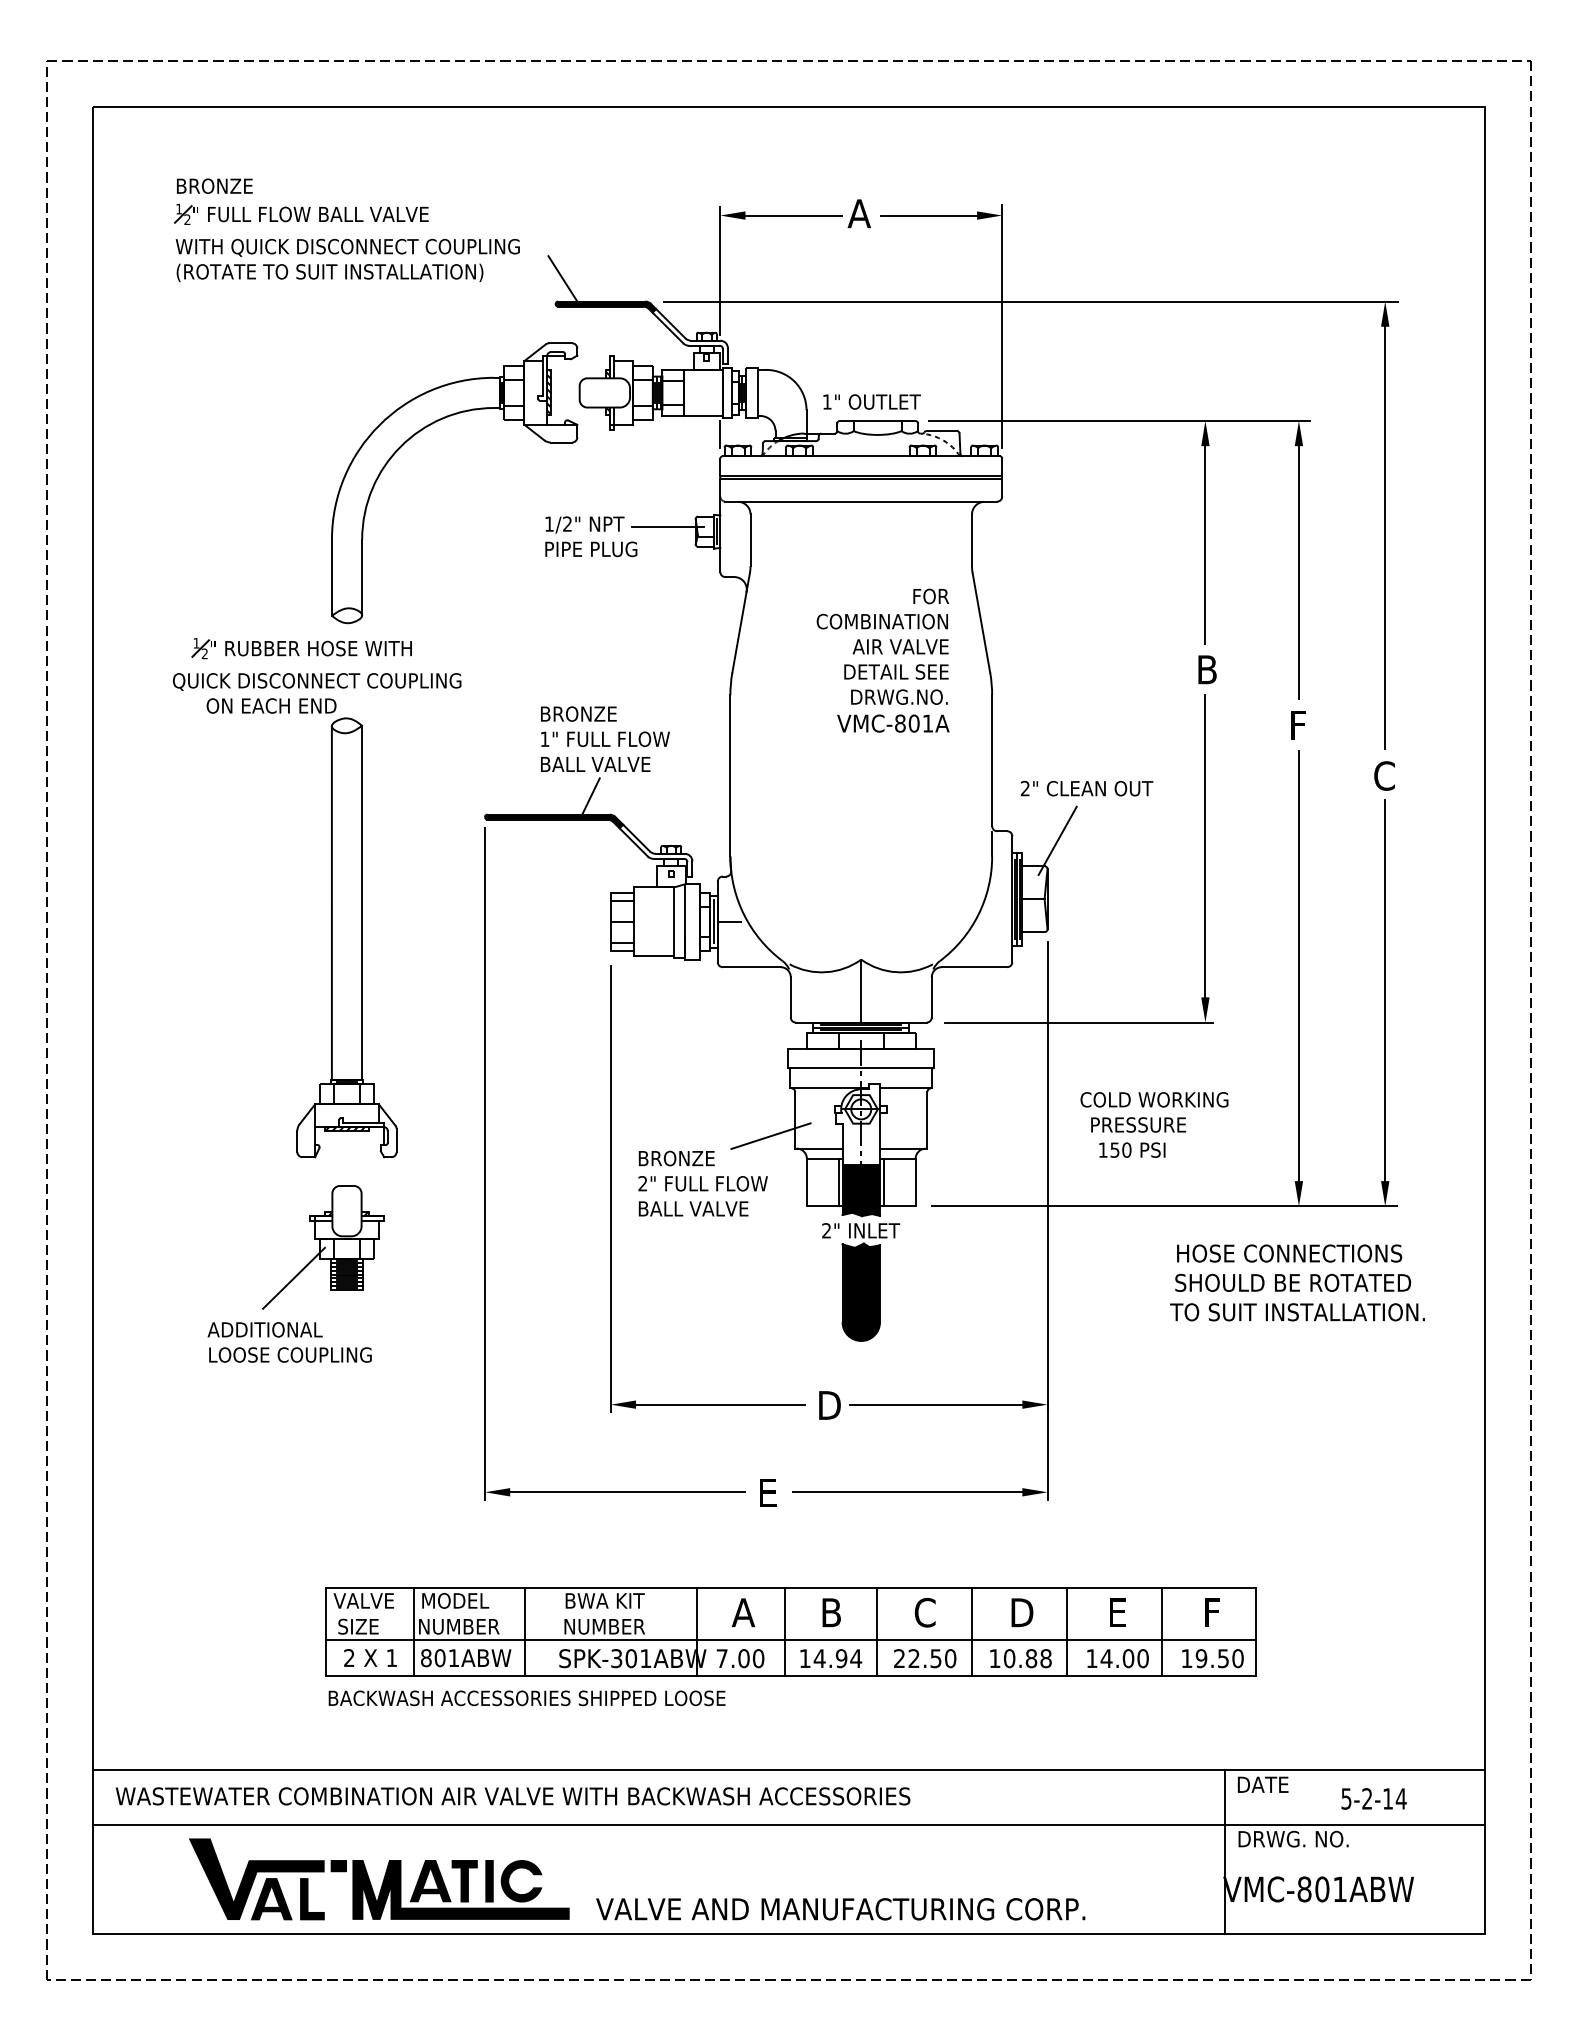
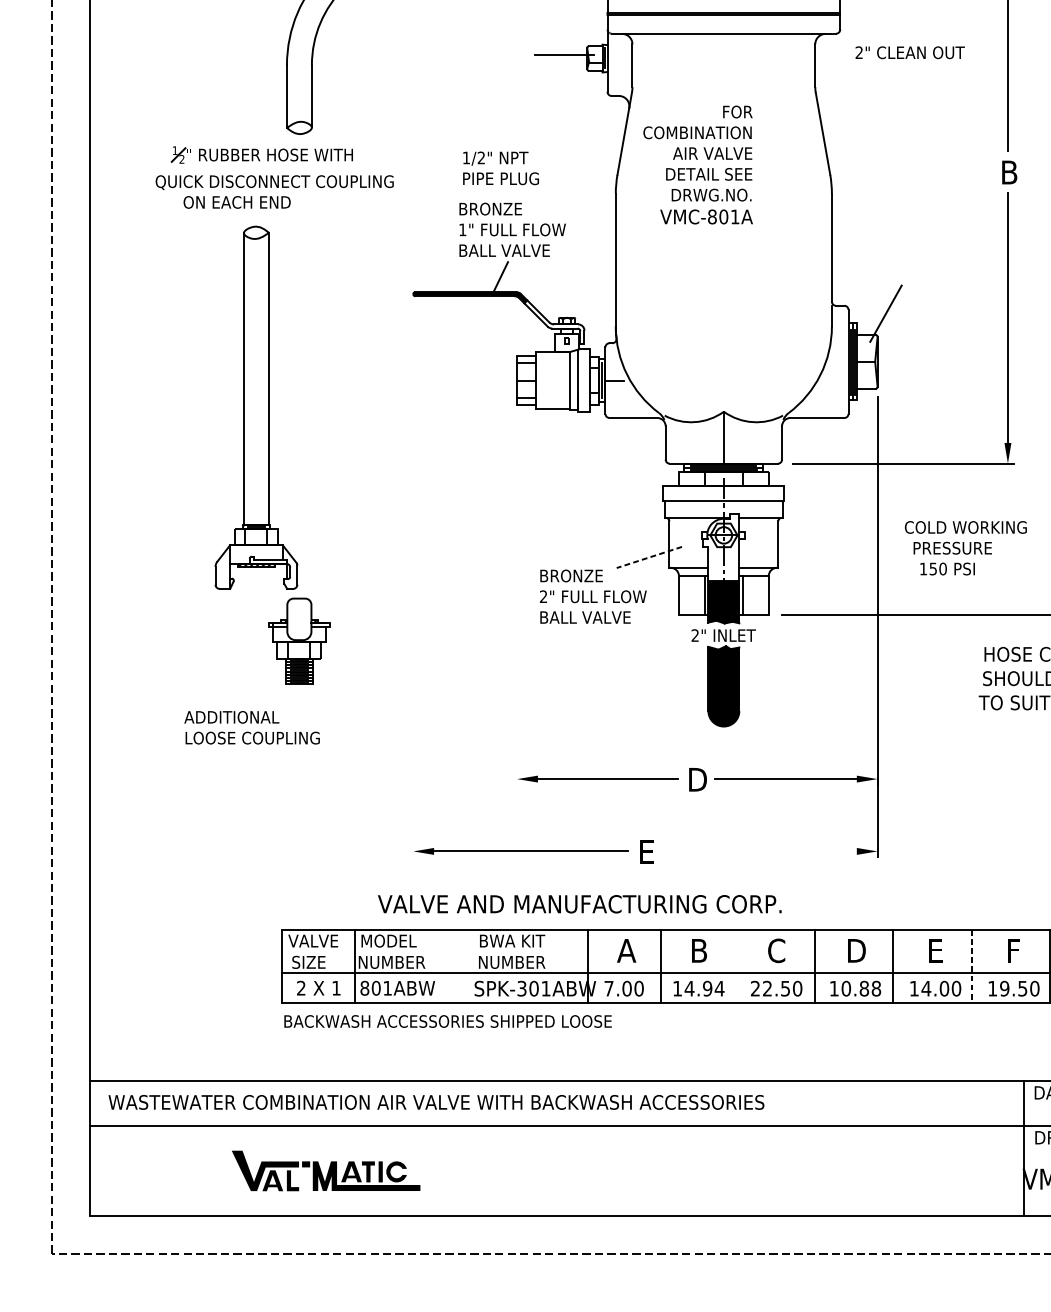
text: (591, 536) -> (501, 168), moved
text: (882, 660) -> (697, 164), moved
text: (1086, 788) -> (909, 52), moved
part: (346, 937) -> (256, 407), moved
line: (771, 1136) -> (649, 557), solid -> dashed
line: (485, 1163) -> (413, 580), removed
line: (610, 1188) -> (516, 600), removed
line: (293, 1277) -> (255, 674), removed
line: (907, 1492) -> (762, 851), removed
line: (525, 1631) -> (446, 966), removed
line: (876, 1631) -> (736, 966), removed
line: (1161, 1632) -> (971, 967), solid -> dashed
part: (379, 1879) -> (326, 1171), size x0.6
text: (840, 1909) -> (579, 904), moved

